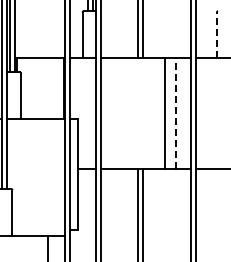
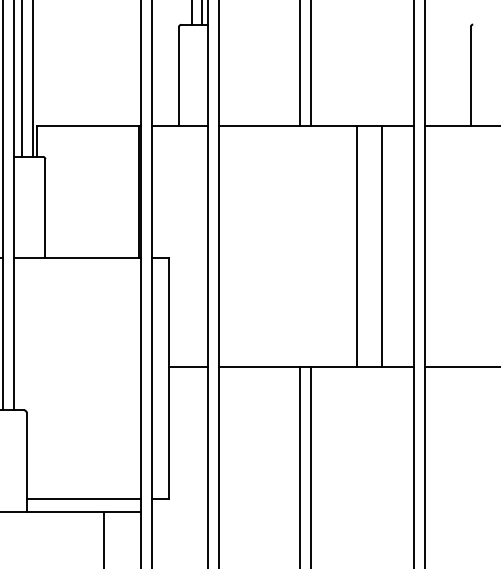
line: (216, 35) -> (469, 77), dashed -> solid
line: (175, 113) -> (380, 246), dashed -> solid
line: (38, 230) -> (83, 500), added

